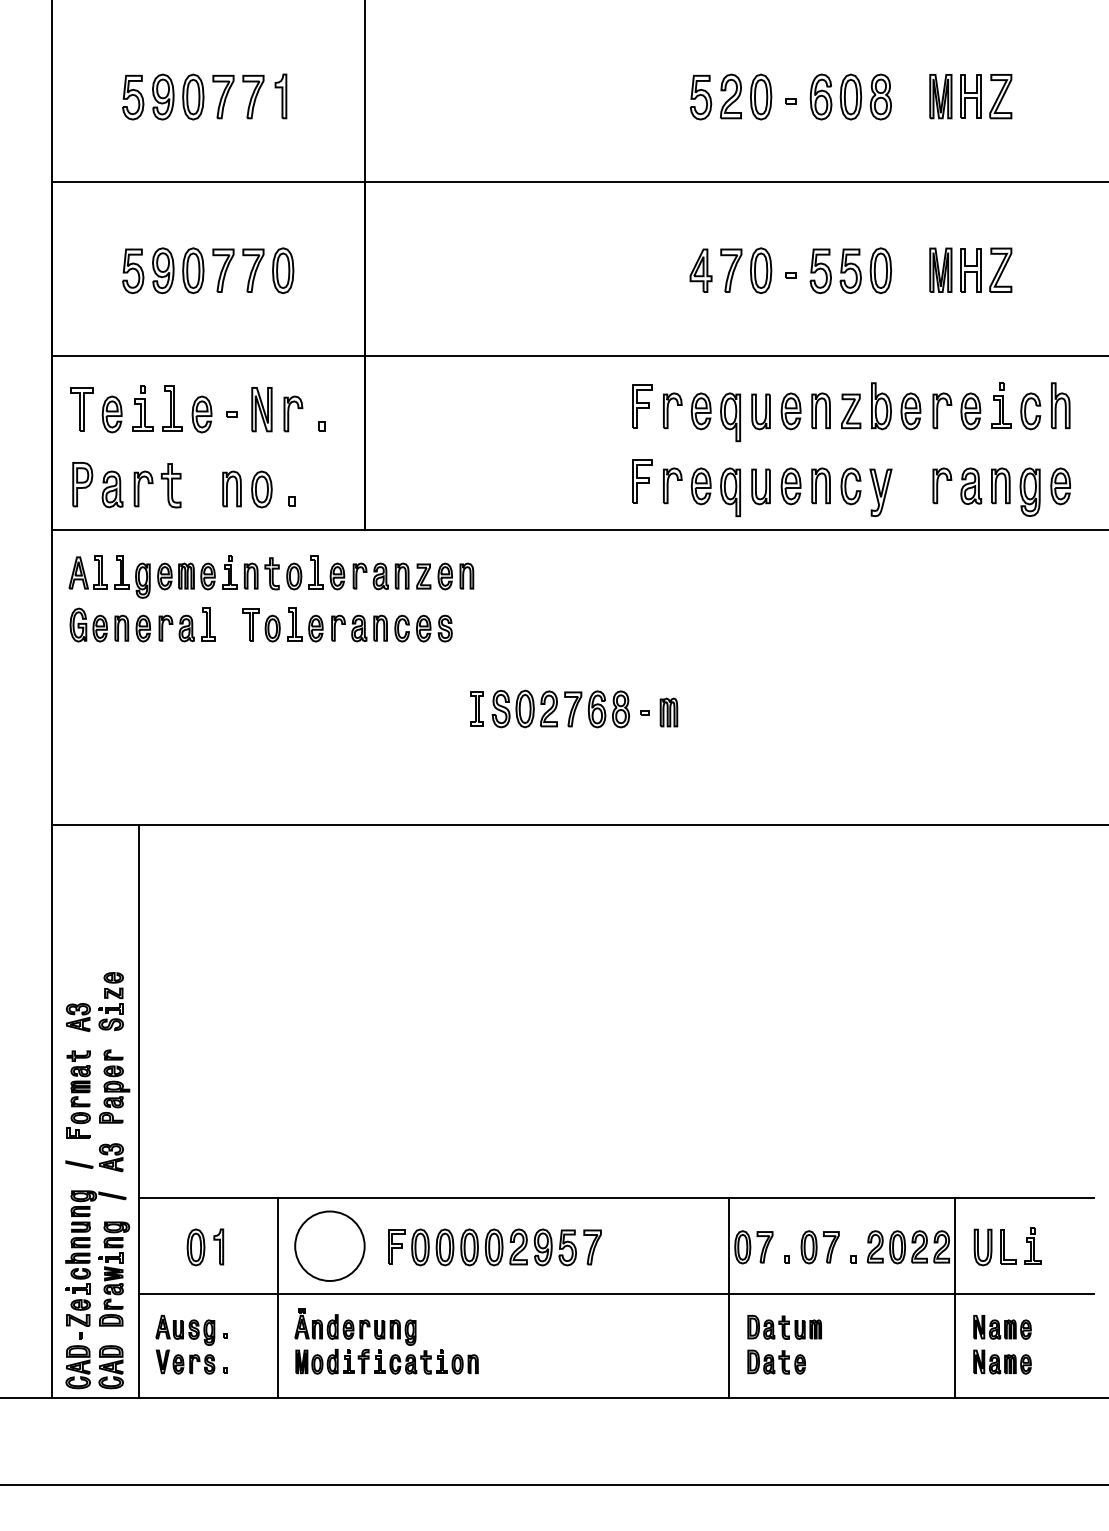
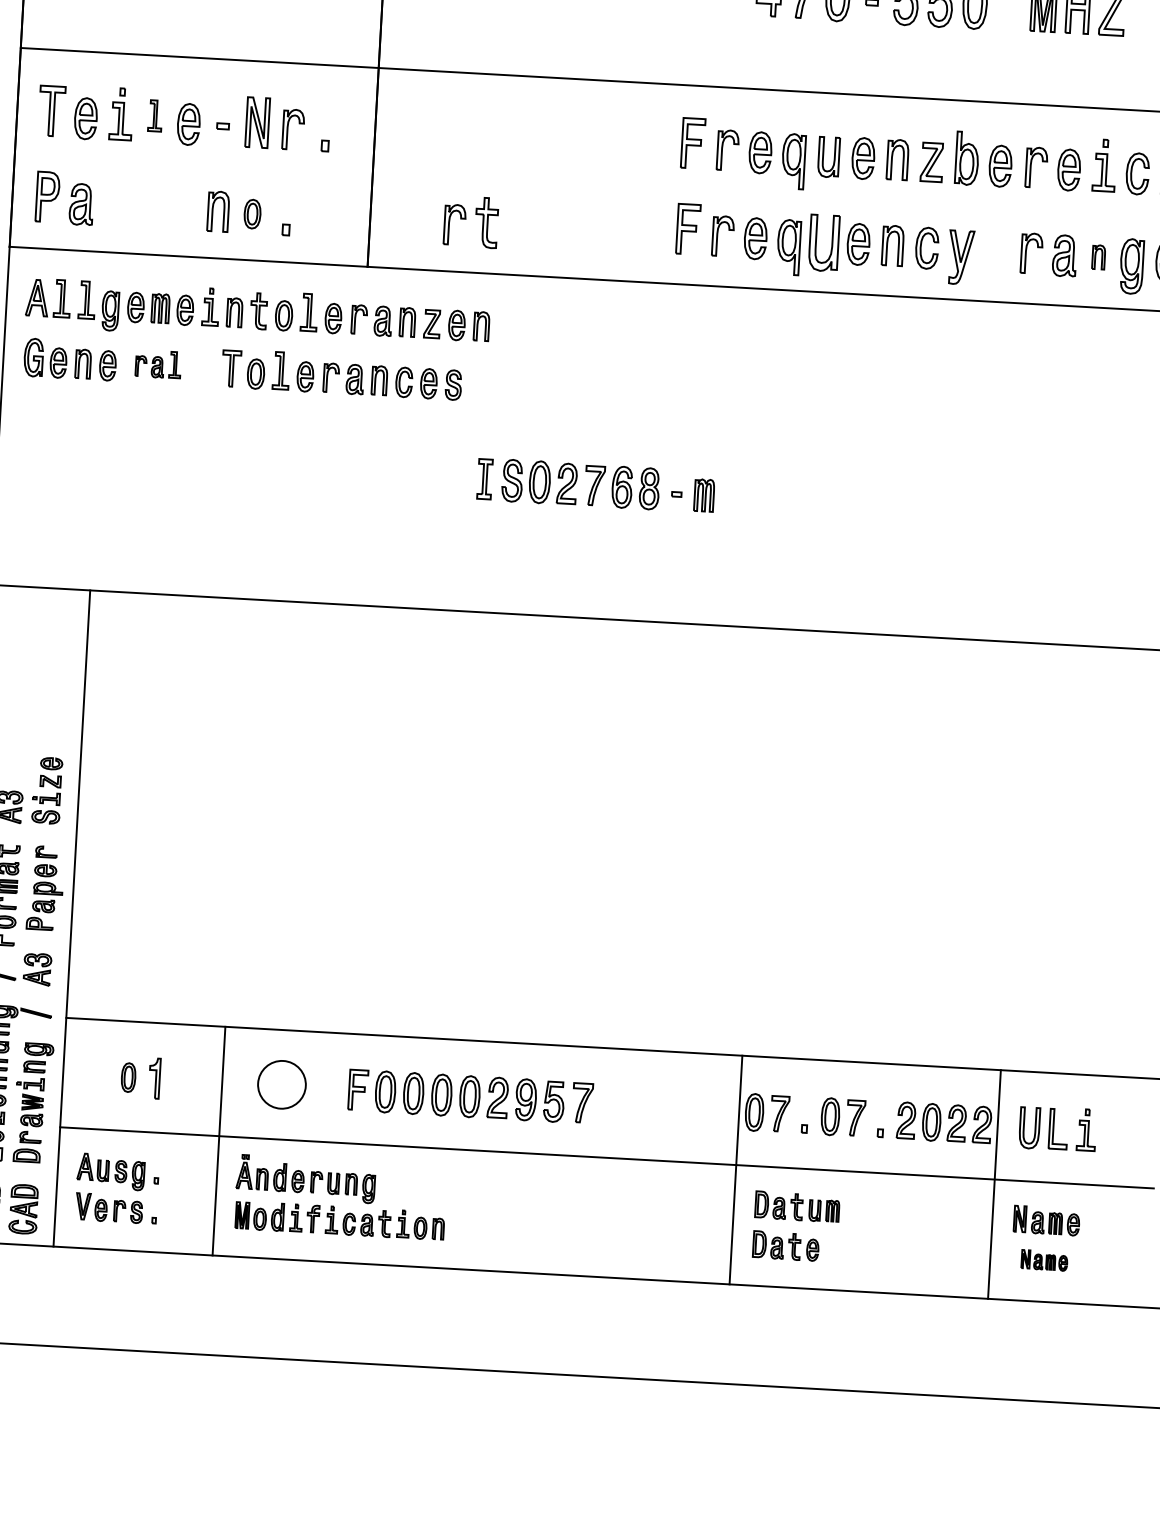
part: (172, 408) -> (155, 115), size x0.6
part: (157, 485) -> (470, 221), moved
part: (1000, 485) -> (1098, 256), size x0.6
part: (760, 486) -> (823, 242), size x1.4
part: (261, 489) -> (252, 214), size x0.7
part: (186, 624) -> (157, 363), size x0.7
circle: (329, 1245) -> (281, 1083), size x0.6
part: (195, 1247) -> (127, 1077), size x0.7
part: (1002, 1361) -> (1044, 1259), size x0.7

